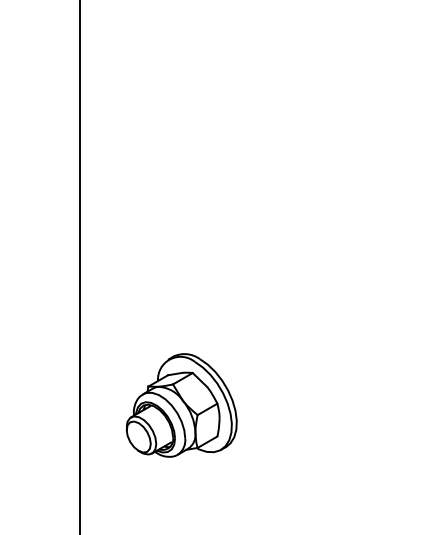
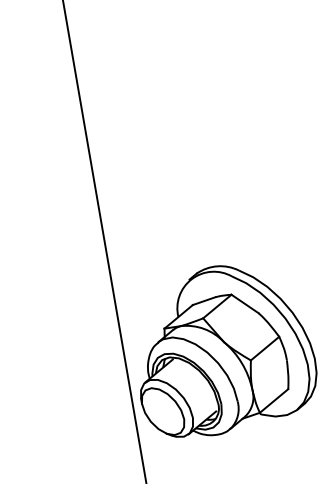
part: (181, 405) -> (222, 349), size x1.67

